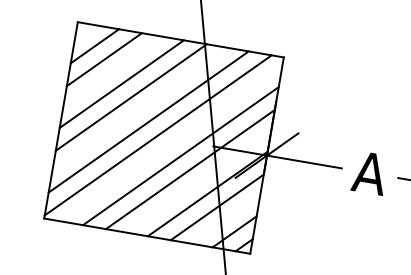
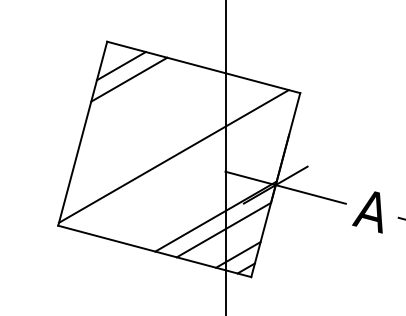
line: (121, 84) -> (143, 104), removed
line: (131, 96) -> (151, 117), removed
line: (148, 121) -> (165, 142), removed
line: (180, 155) -> (193, 177), removed
line: (190, 169) -> (201, 191), removed

